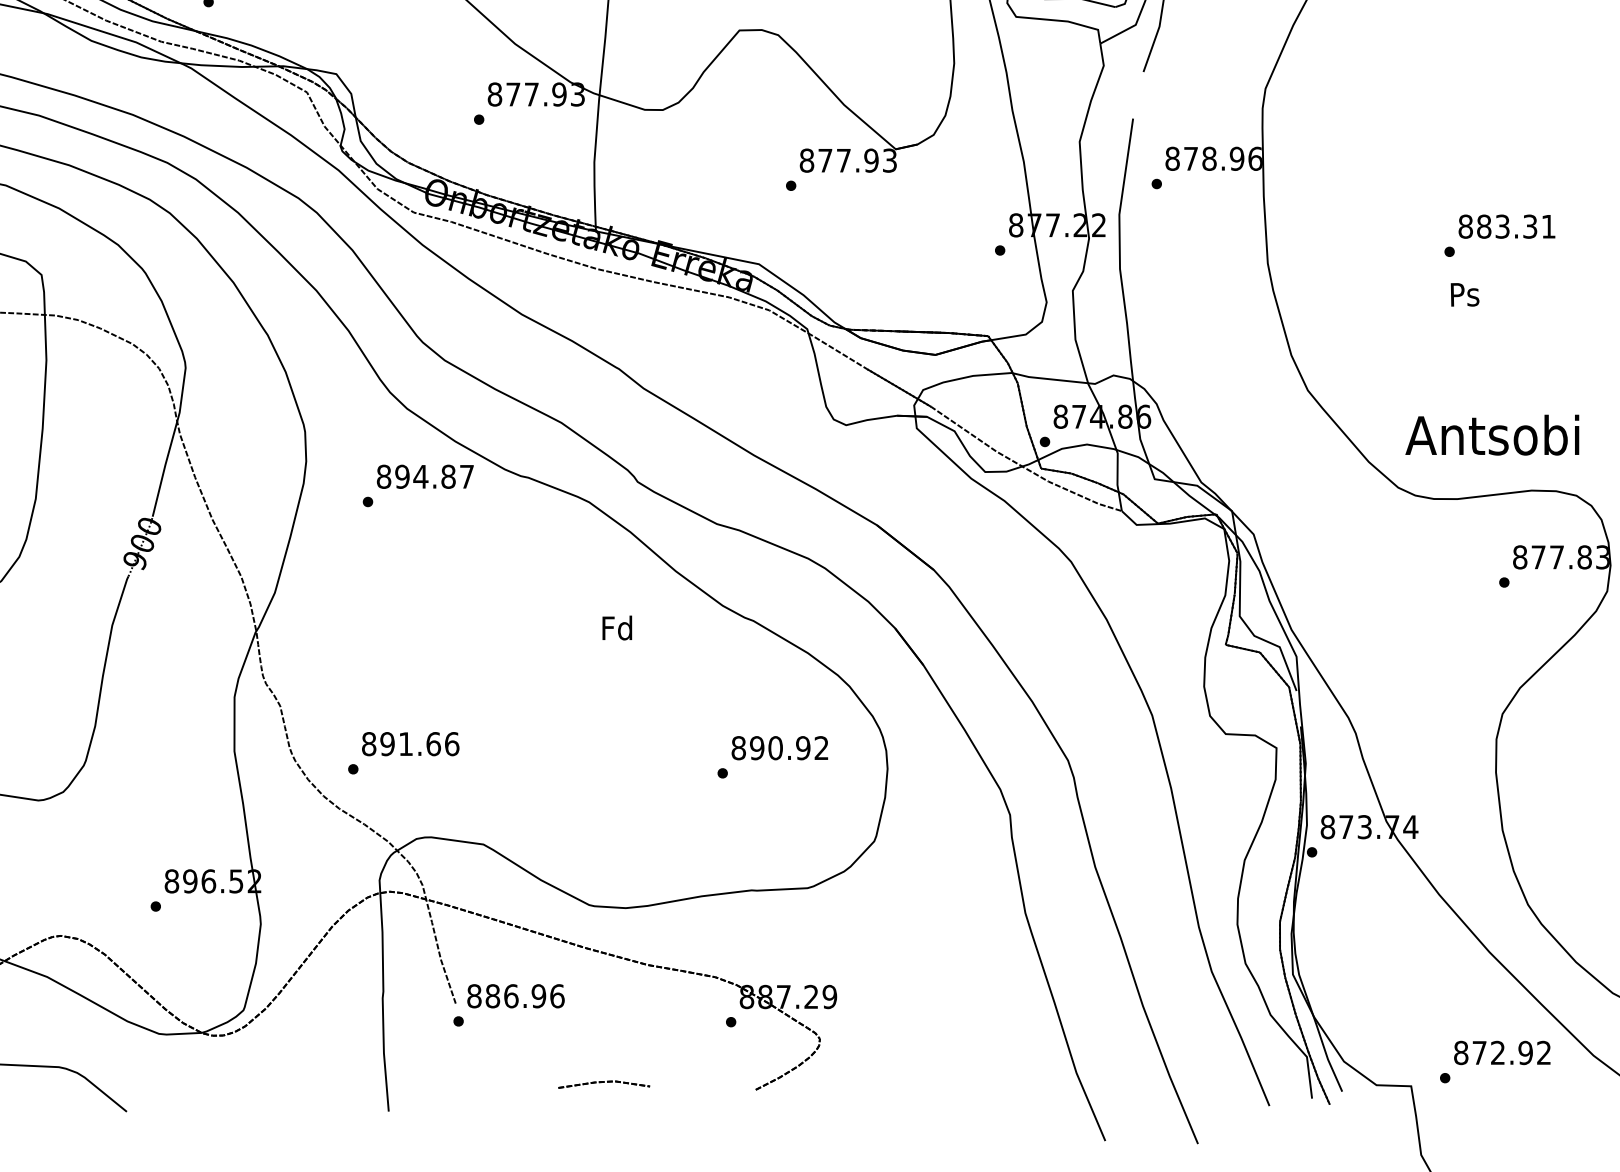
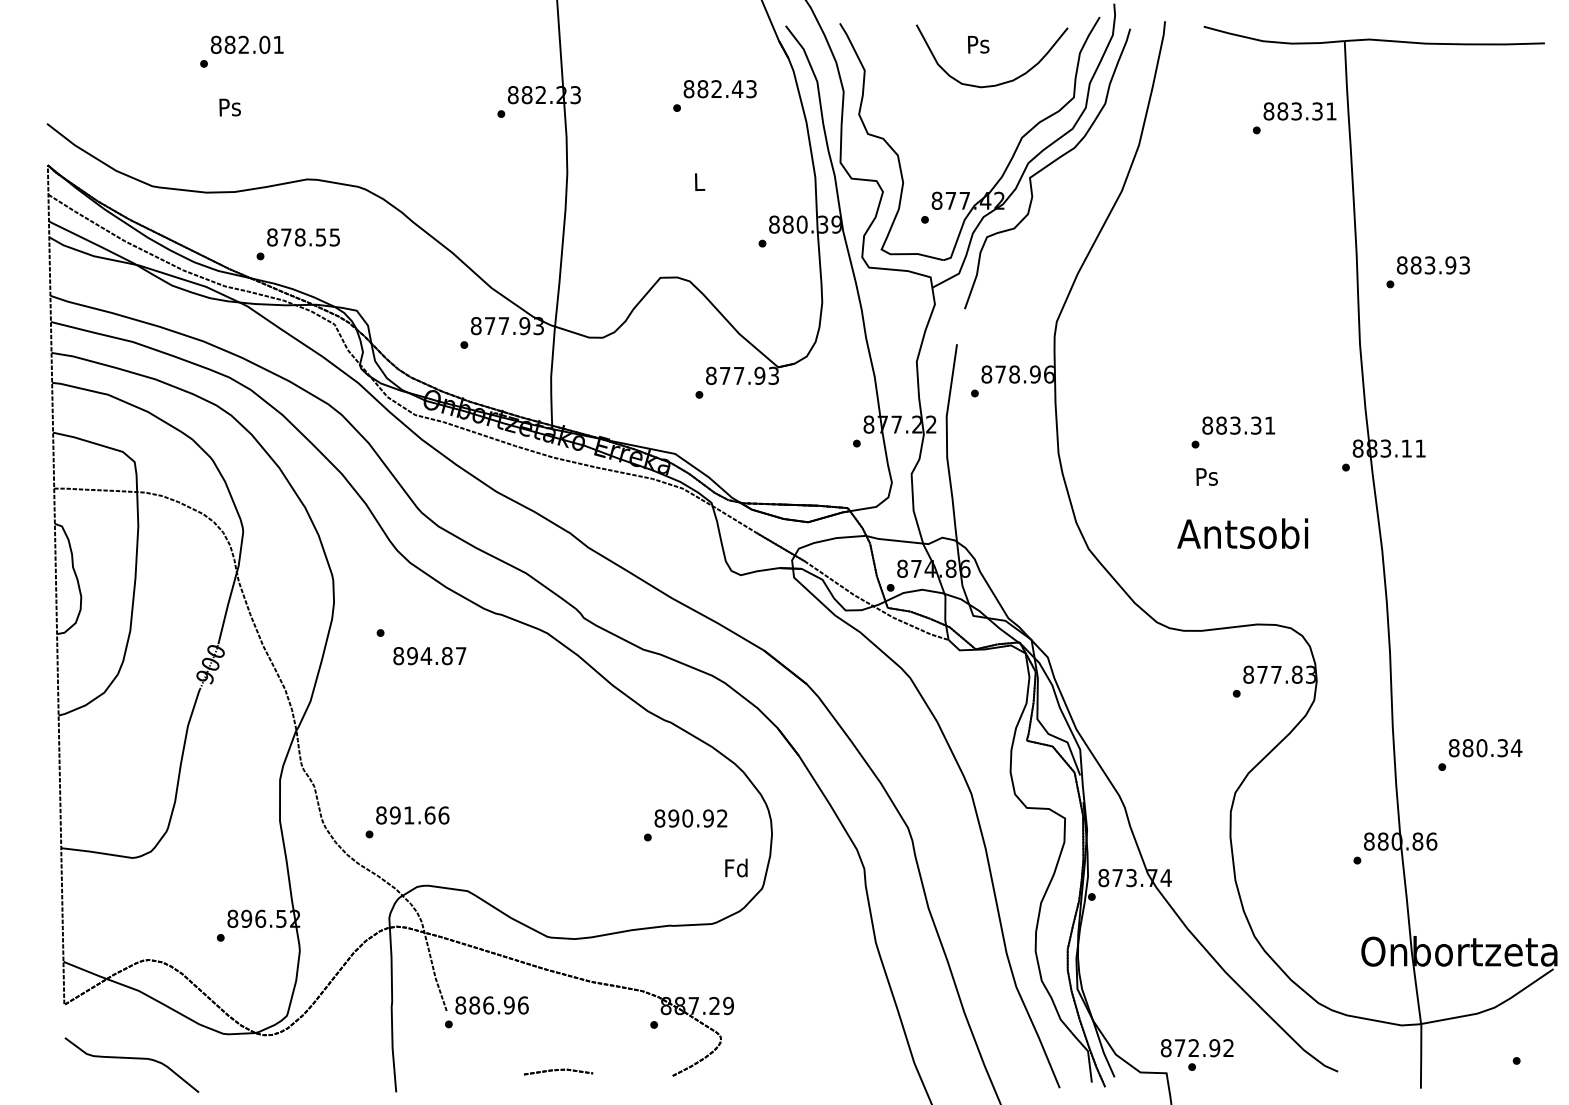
text: (1492, 434) -> (1242, 533), moved
text: (424, 477) -> (429, 656), moved
text: (617, 627) -> (736, 867), moved
text: (1501, 1053) -> (1196, 1048), moved

